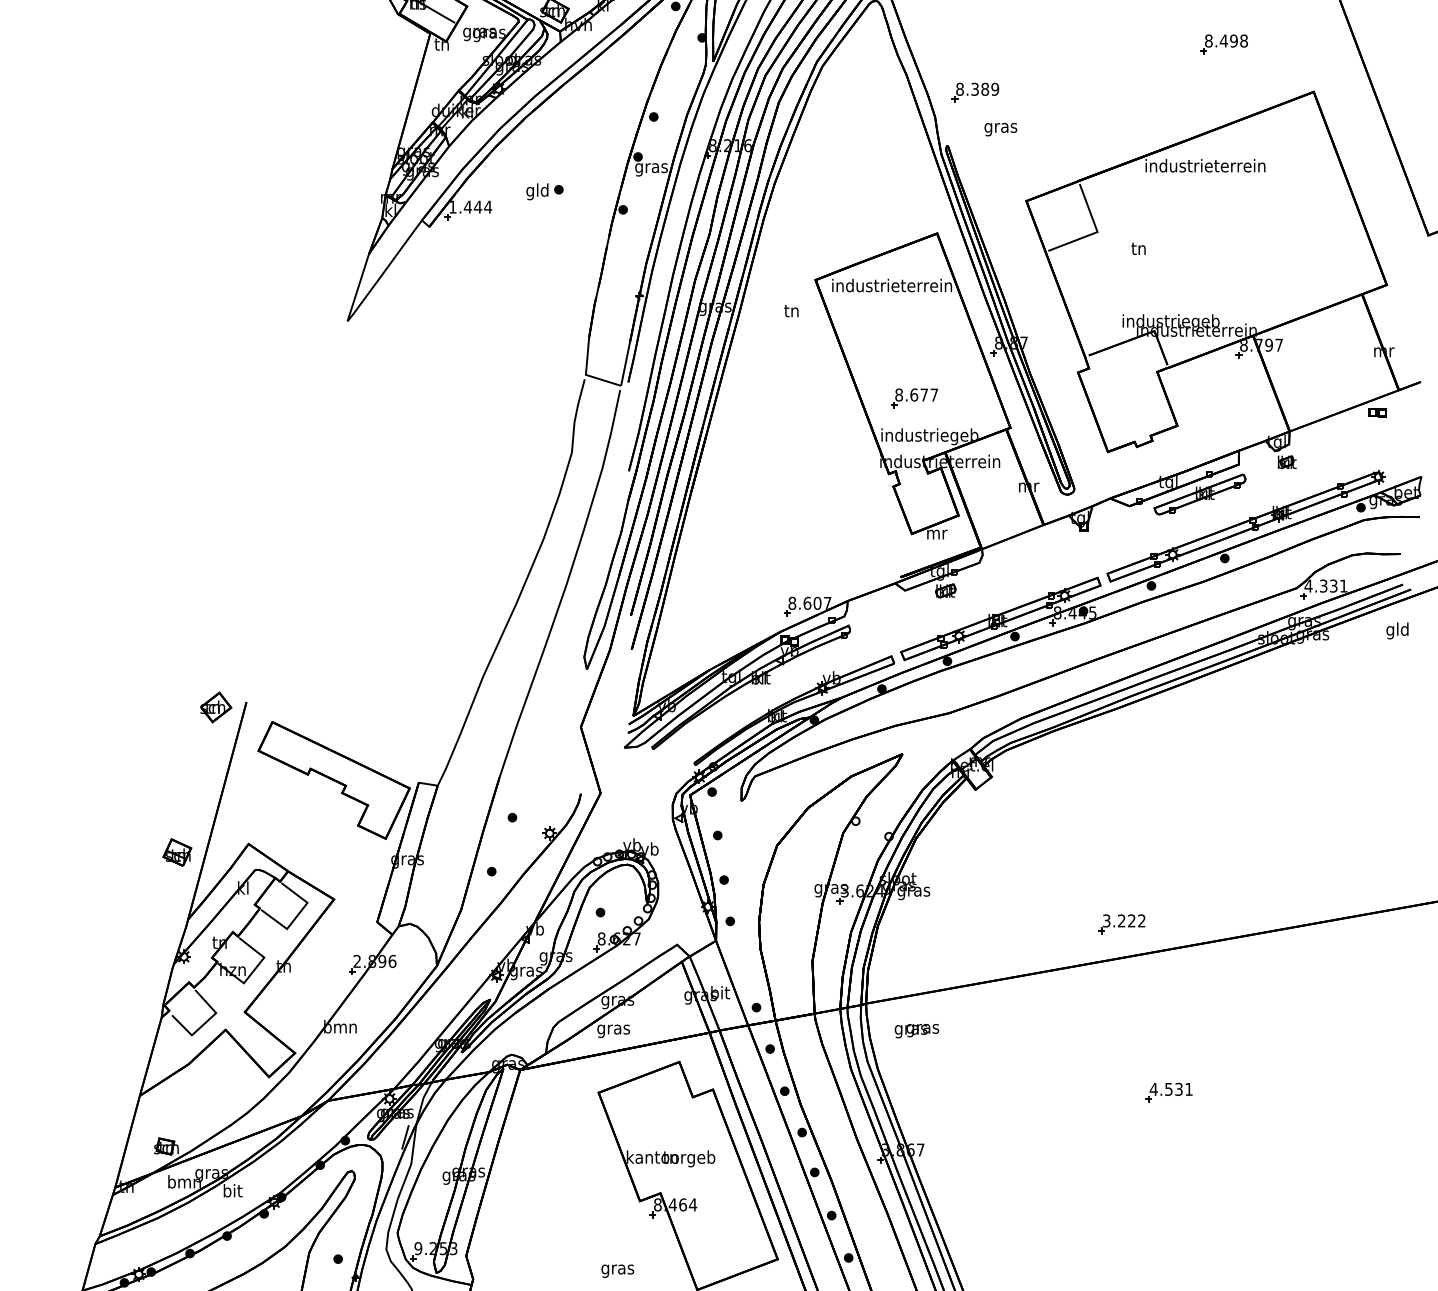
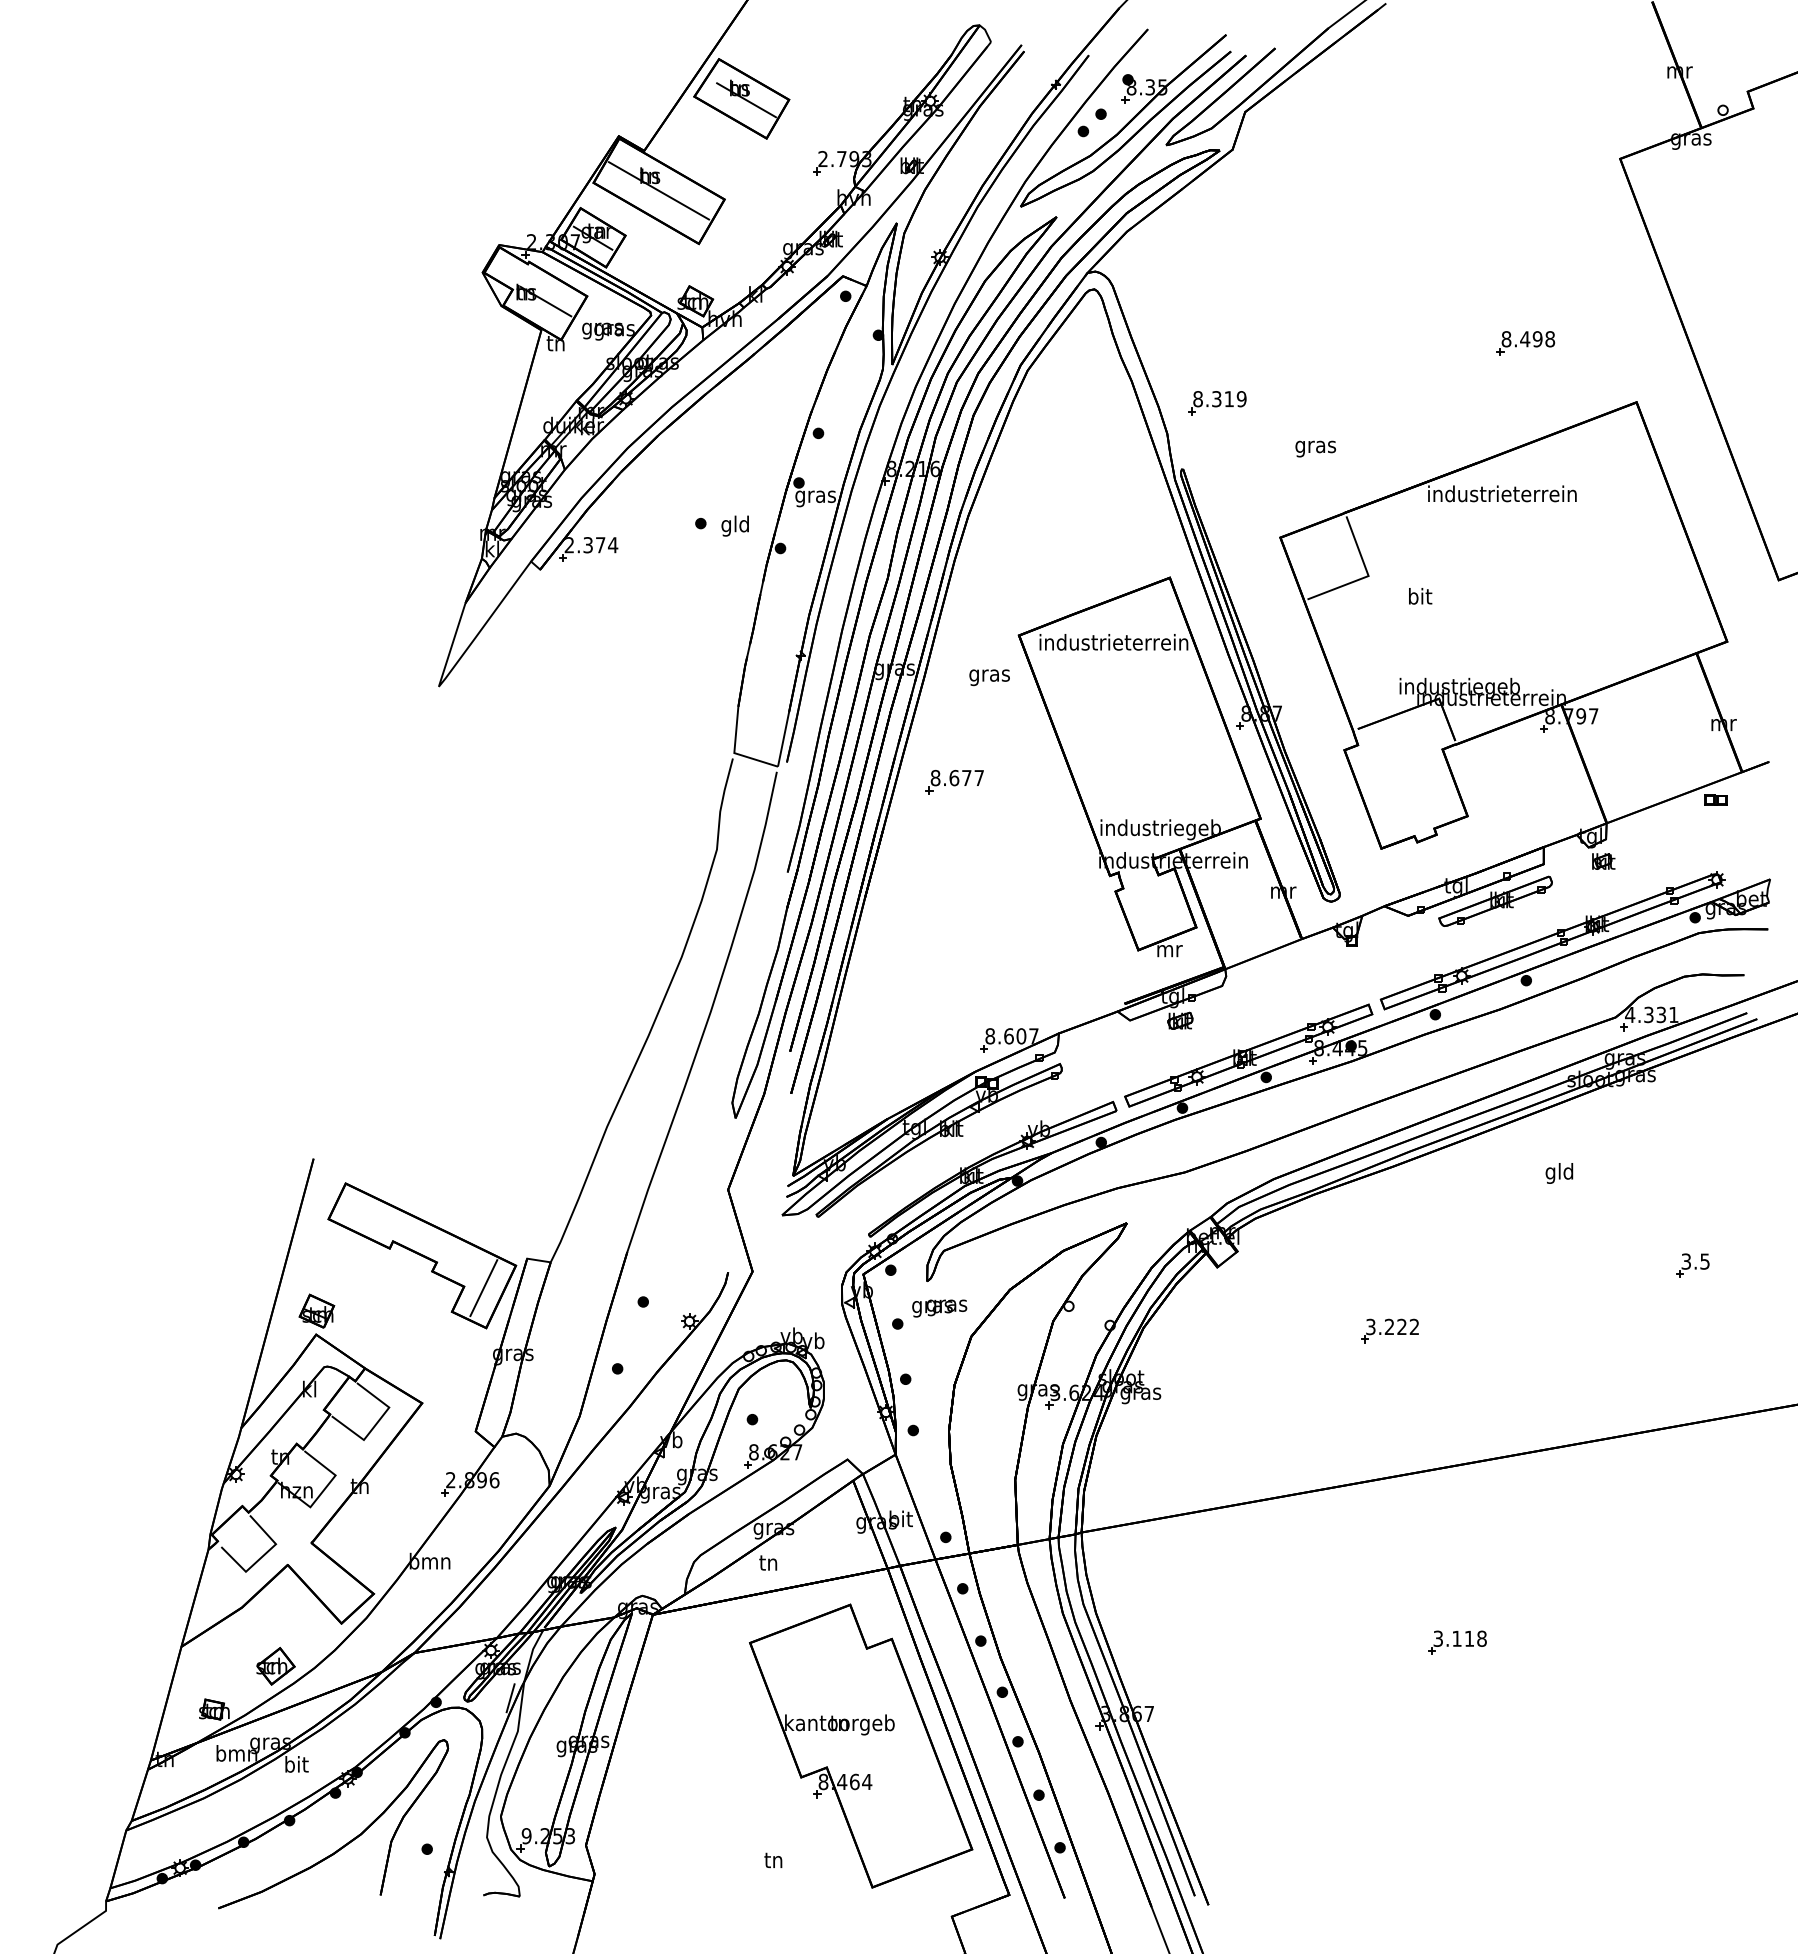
text: (985, 89) -> (1229, 399), 8.389 -> 8.319
text: (1000, 129) -> (1315, 448), moved
text: (536, 191) -> (734, 525), moved
text: (465, 207) -> (584, 545), 1.444 -> 2.374
text: (1139, 248) -> (1420, 596), tn -> bit
text: (791, 313) -> (989, 676), tn -> gras
part: (914, 398) -> (954, 782), moved
text: (1397, 630) -> (1559, 1173), moved
part: (215, 707) -> (275, 1666), moved
part: (1358, 788) -> (1692, 1265), added
line: (383, 806) -> (483, 1288), added
part: (177, 851) -> (316, 1310), moved
part: (1121, 923) -> (1389, 1330), moved
text: (613, 1030) -> (768, 1565), gras -> tn
text: (916, 1031) -> (939, 1308), moved
text: (1170, 1089) -> (1459, 1638), 4.531 -> 3.118
text: (617, 1269) -> (773, 1862), gras -> tn

